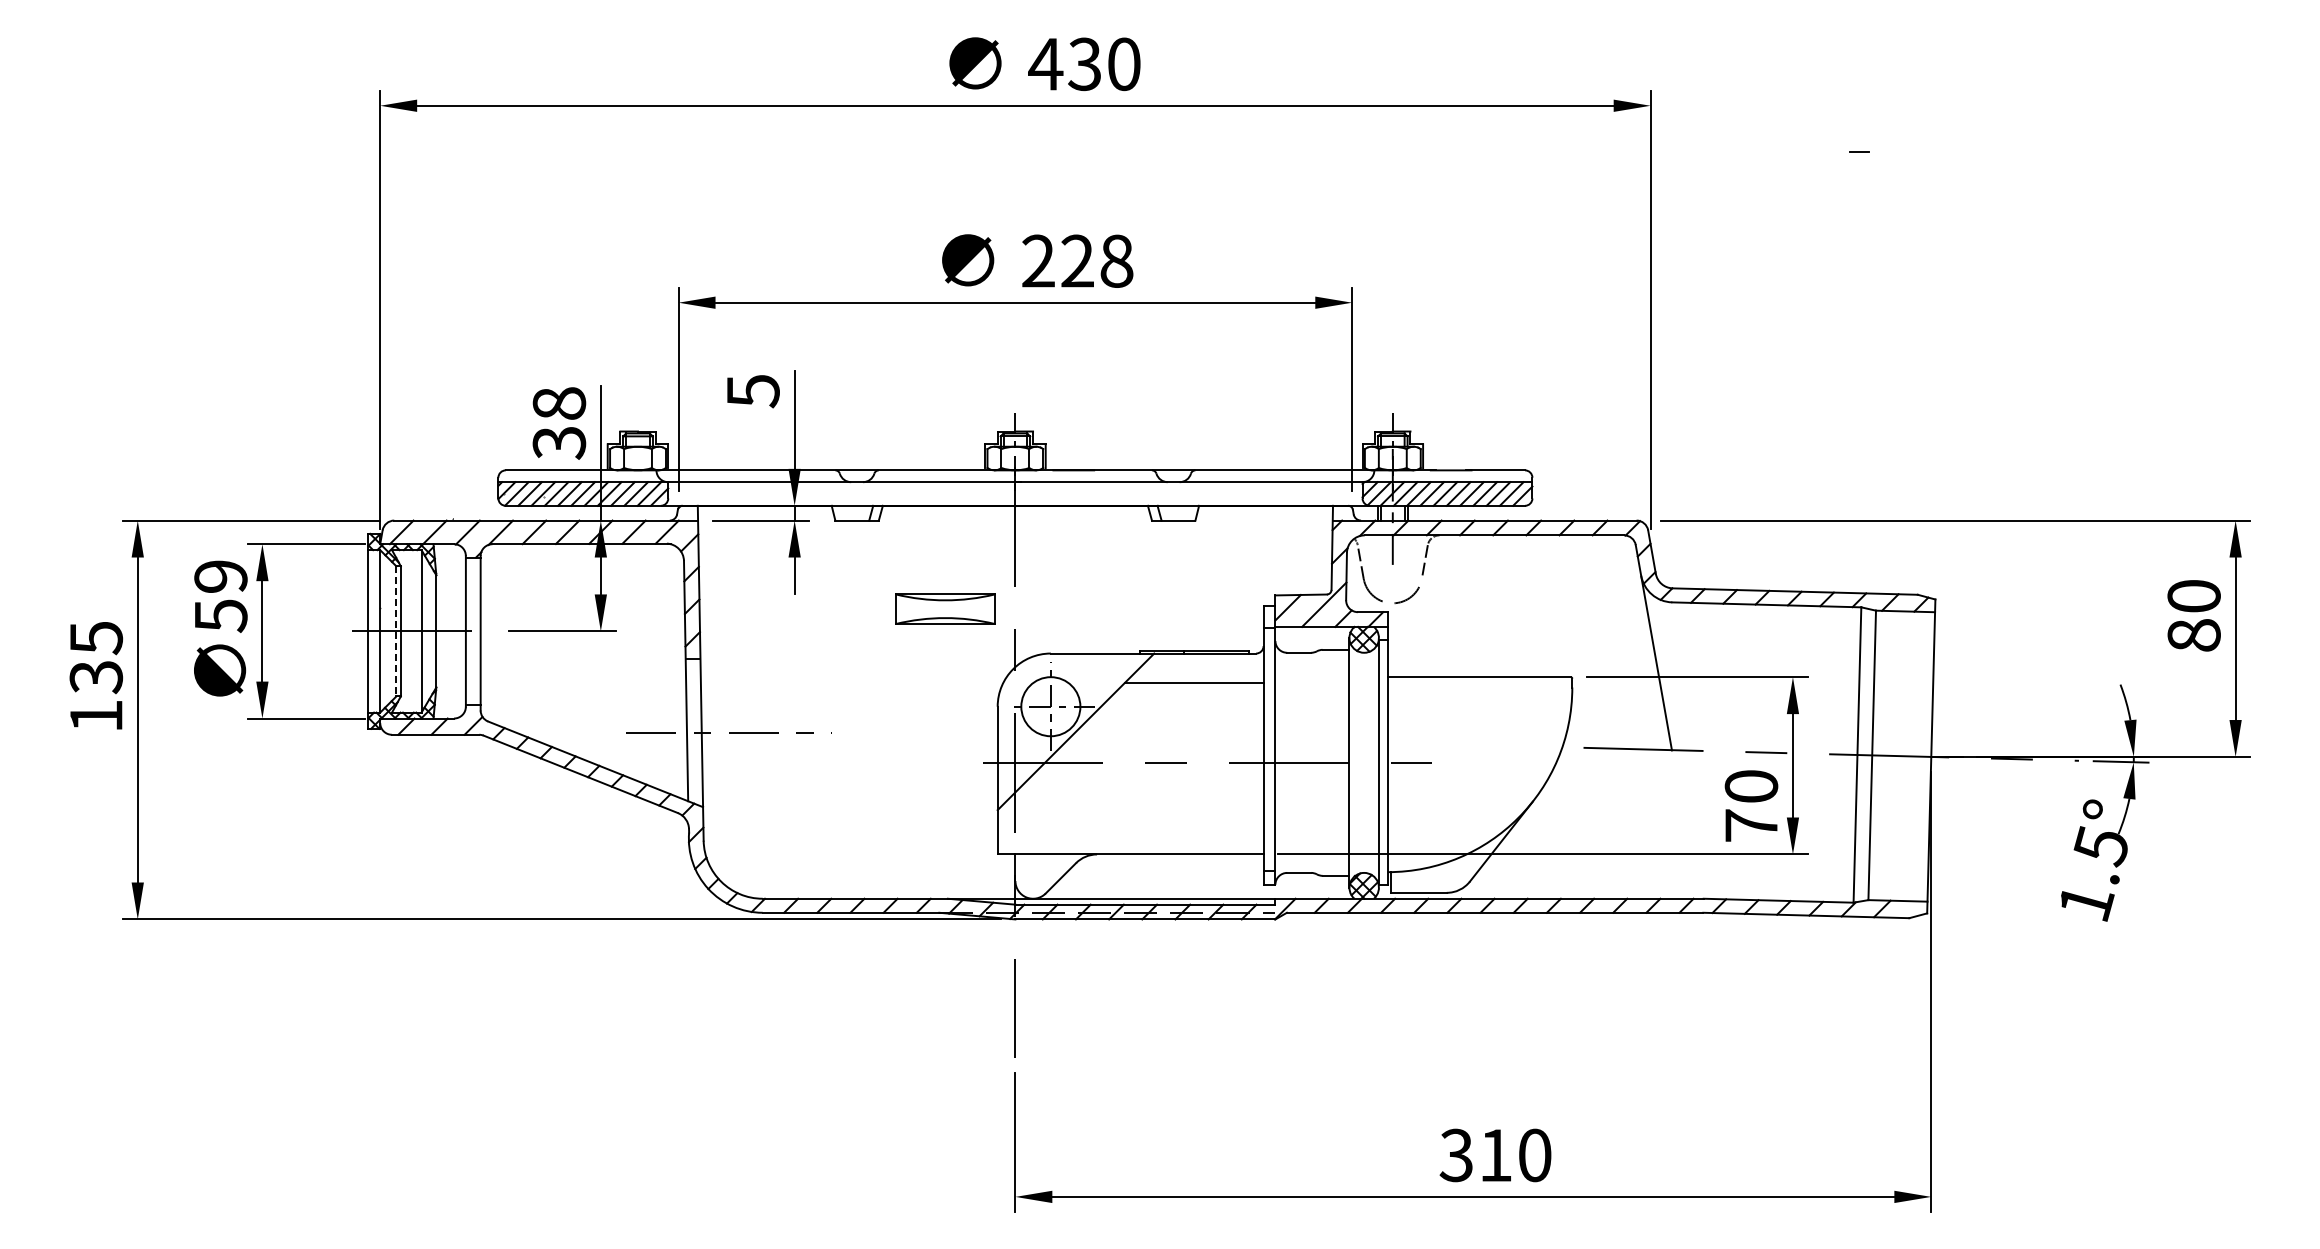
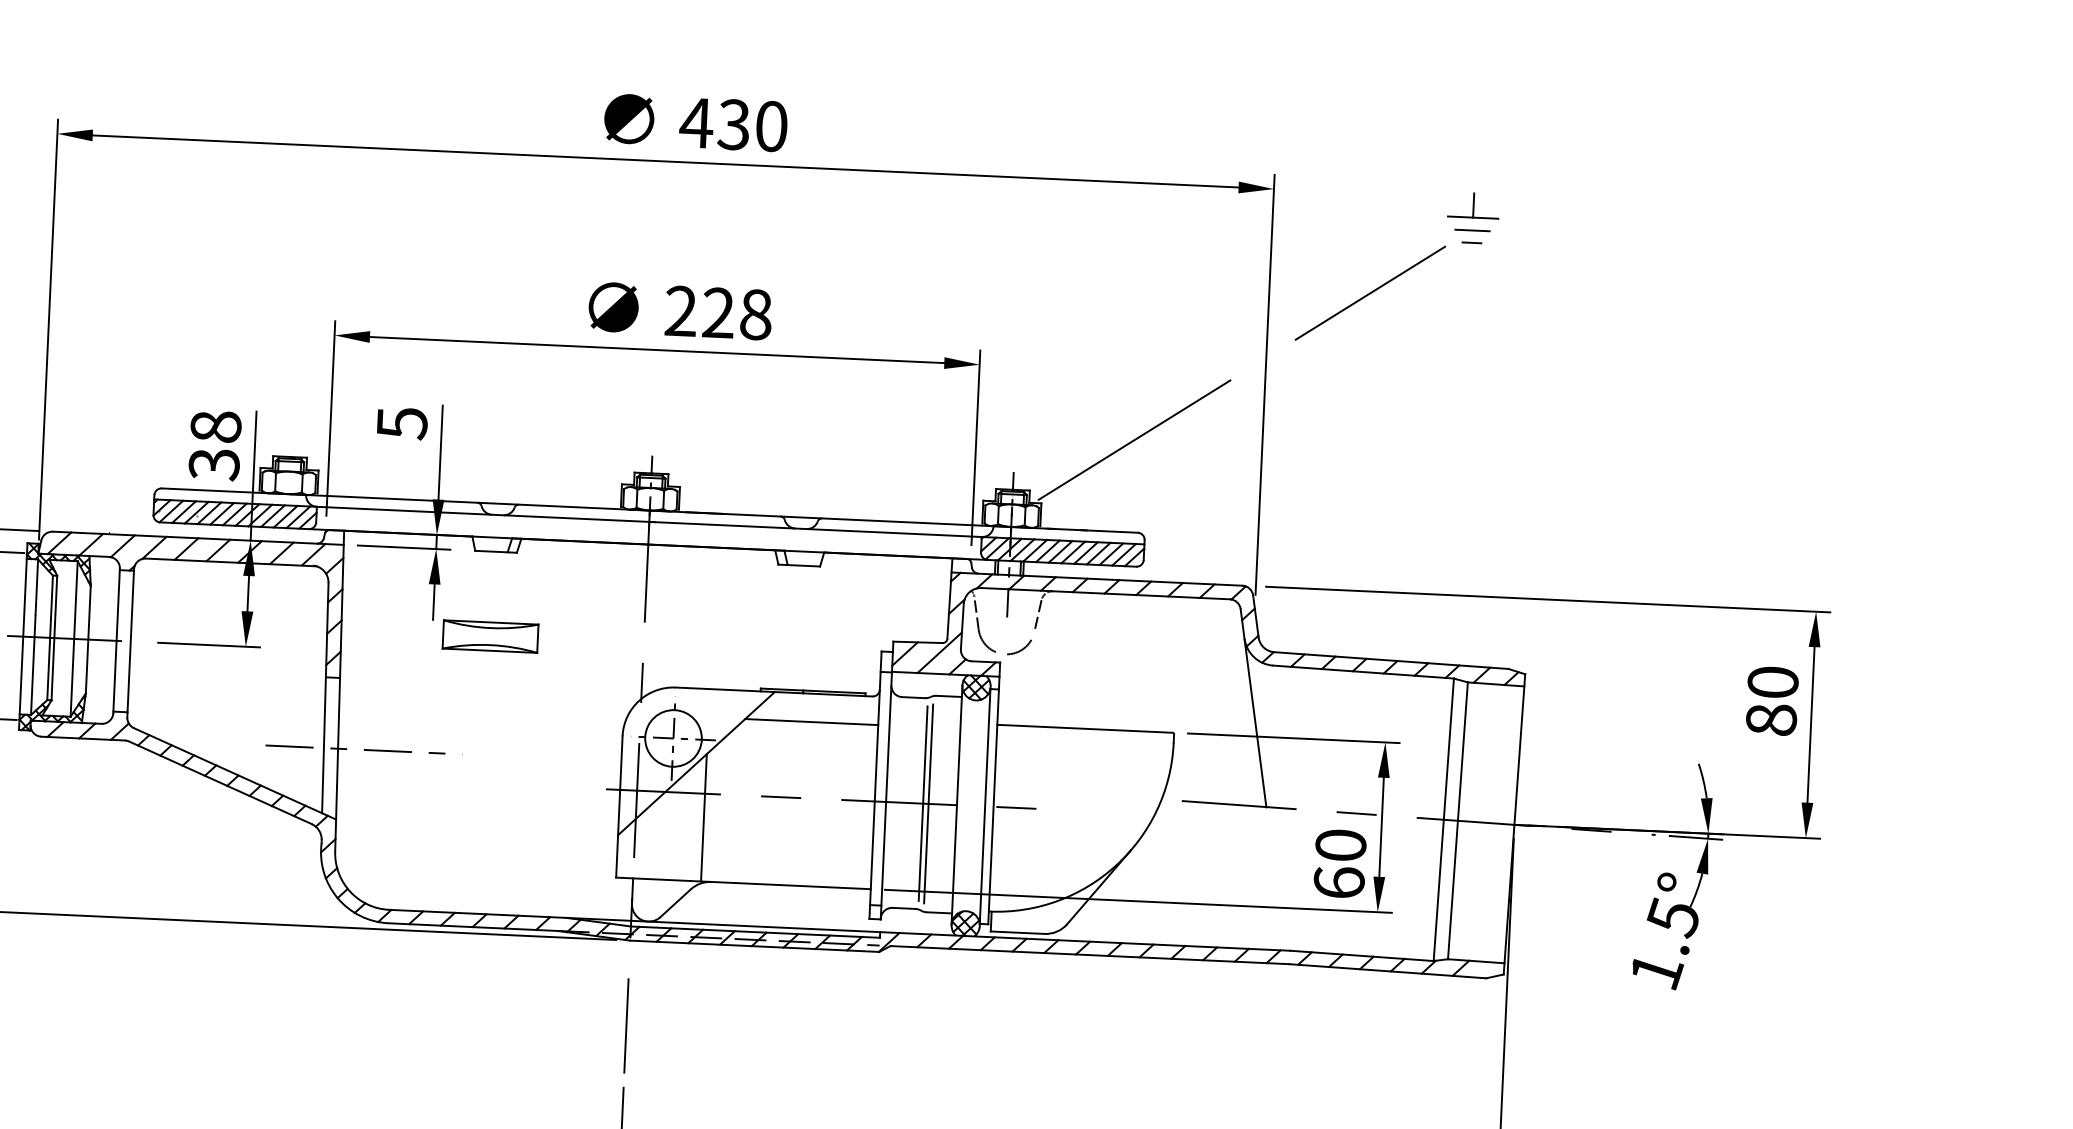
part: (1859, 113) -> (1473, 205), added
line: (1859, 139) -> (1472, 230), added
line: (1755, 209) -> (1369, 292), added
line: (1517, 373) -> (1134, 439), added
part: (945, 608) -> (490, 635), moved
line: (396, 631) -> (50, 637), dashed -> solid
line: (1314, 762) -> (923, 803), added
line: (1319, 762) -> (928, 803), added
line: (1086, 787) -> (704, 817), added
text: (1751, 825) -> (1339, 882), 70 -> 60

